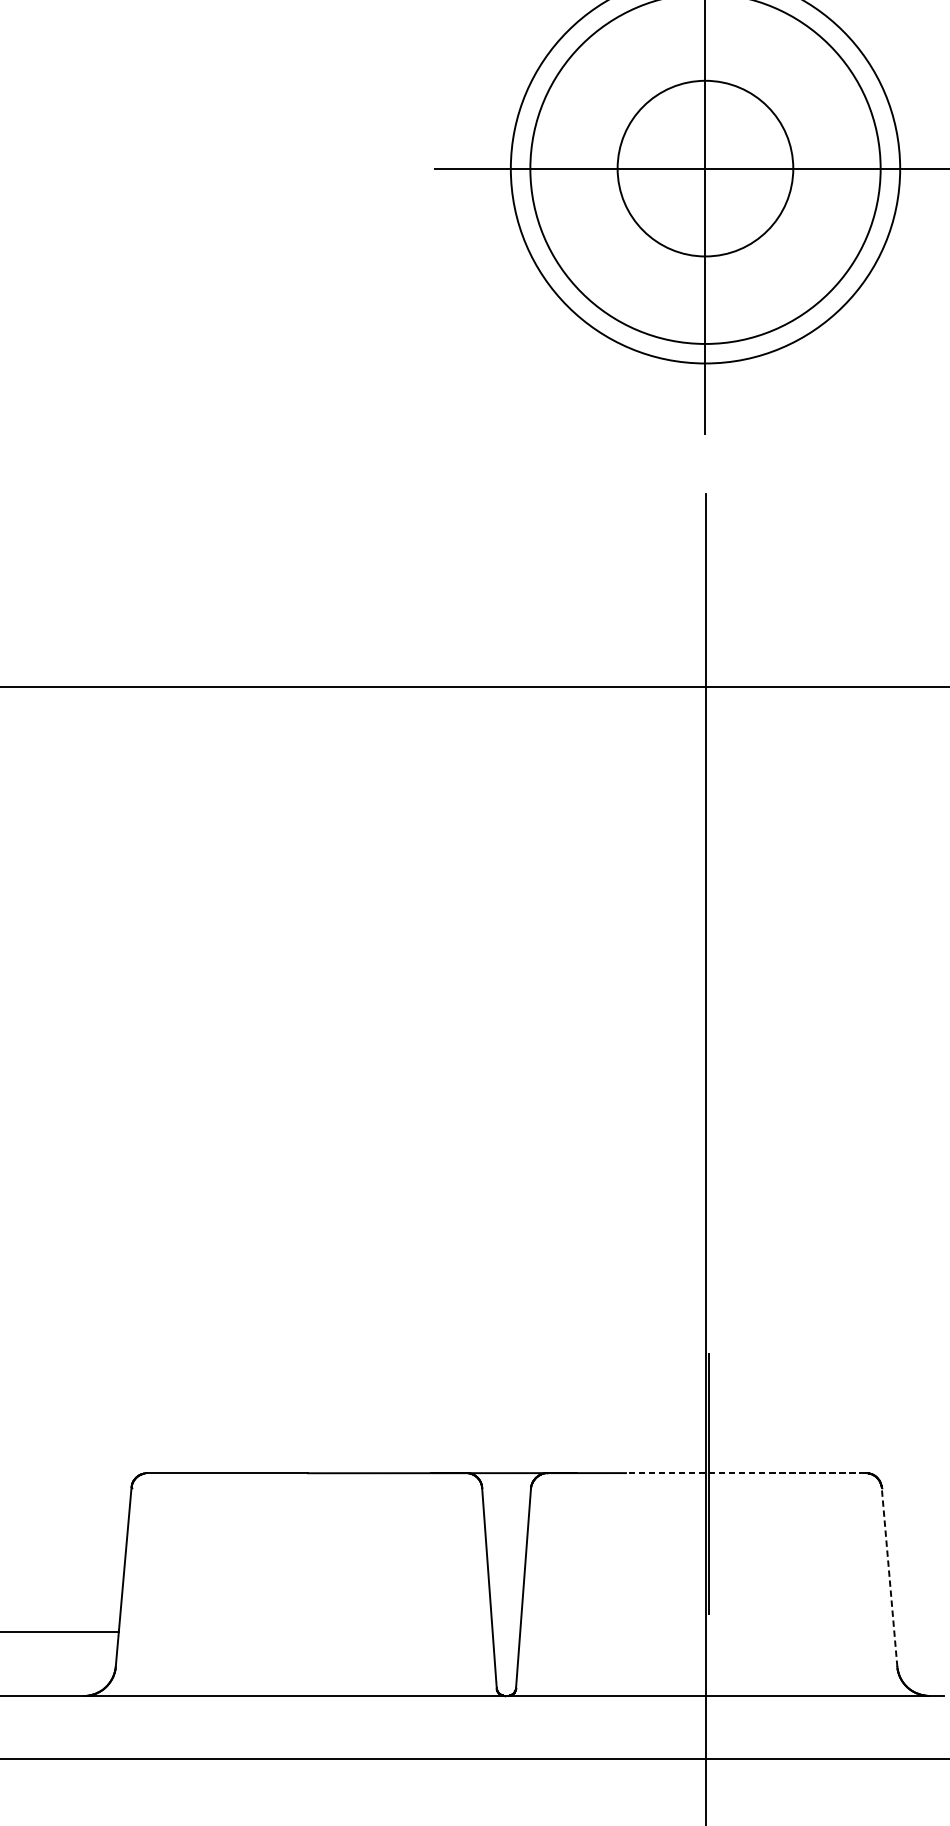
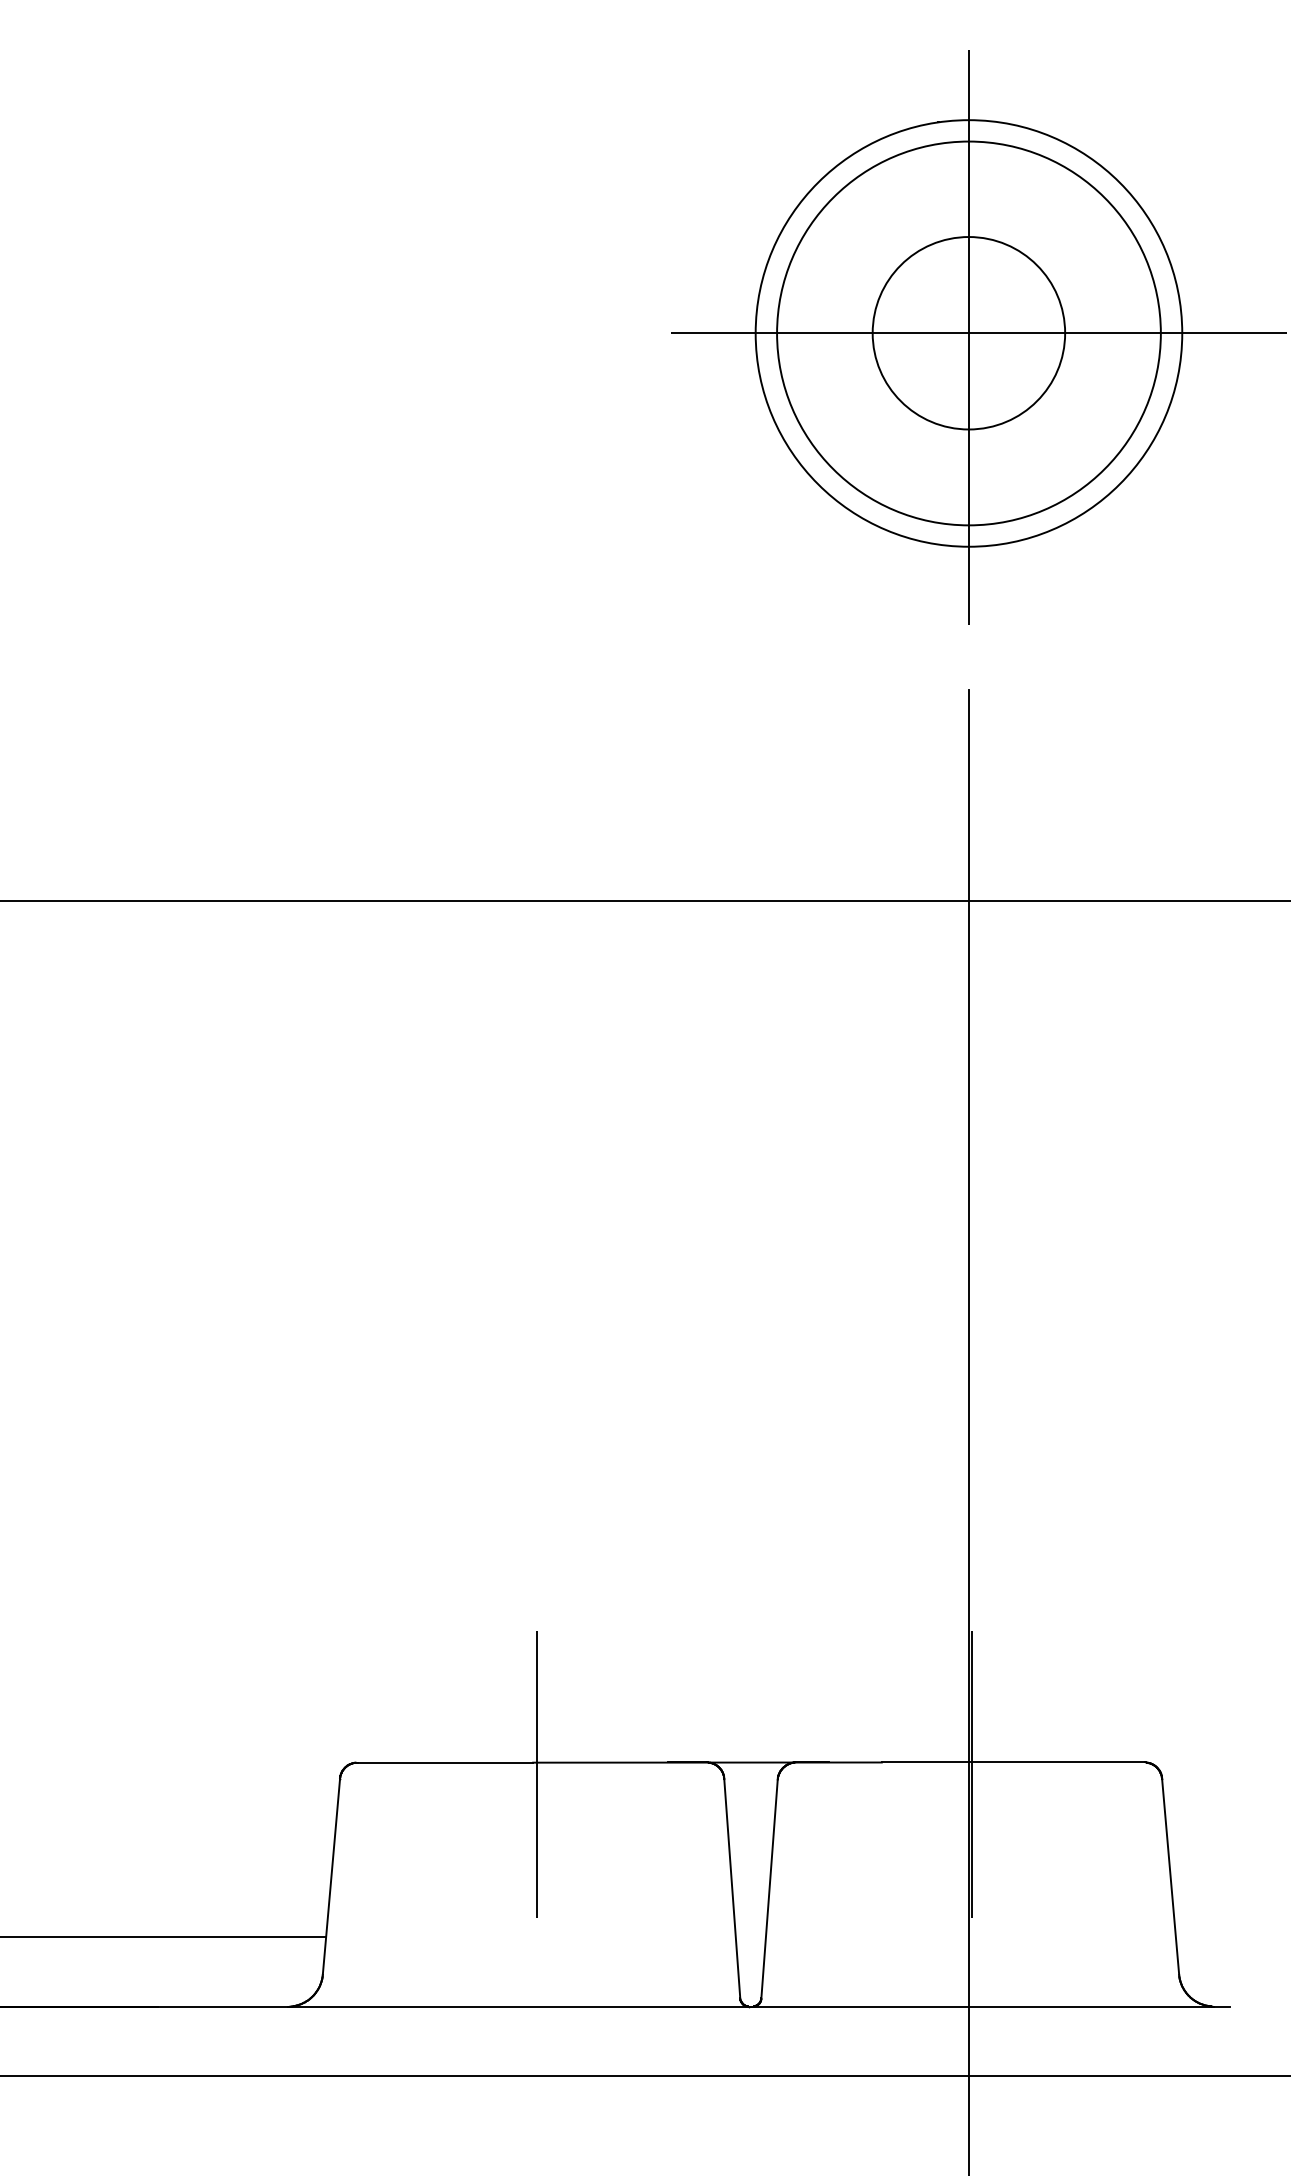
line: (745, 1473) -> (1012, 1762), dashed -> solid
line: (310, 1483) -> (536, 1773), added
line: (889, 1577) -> (1170, 1876), dashed -> solid

